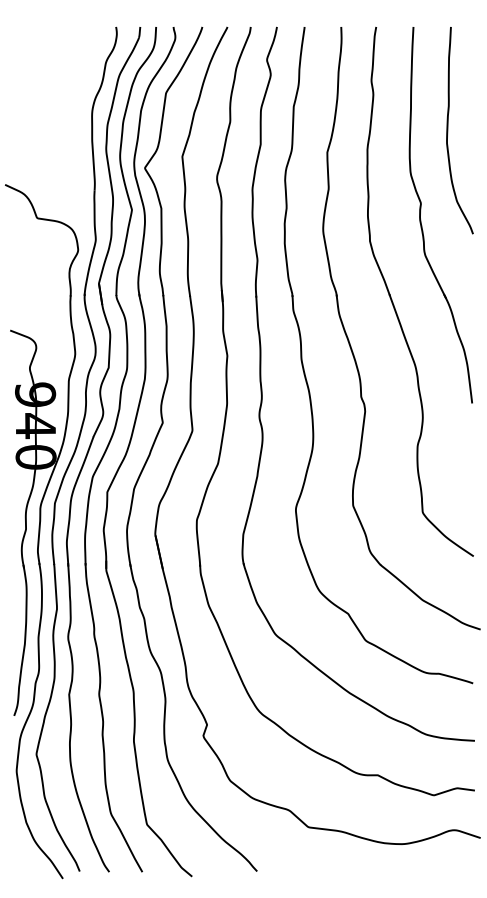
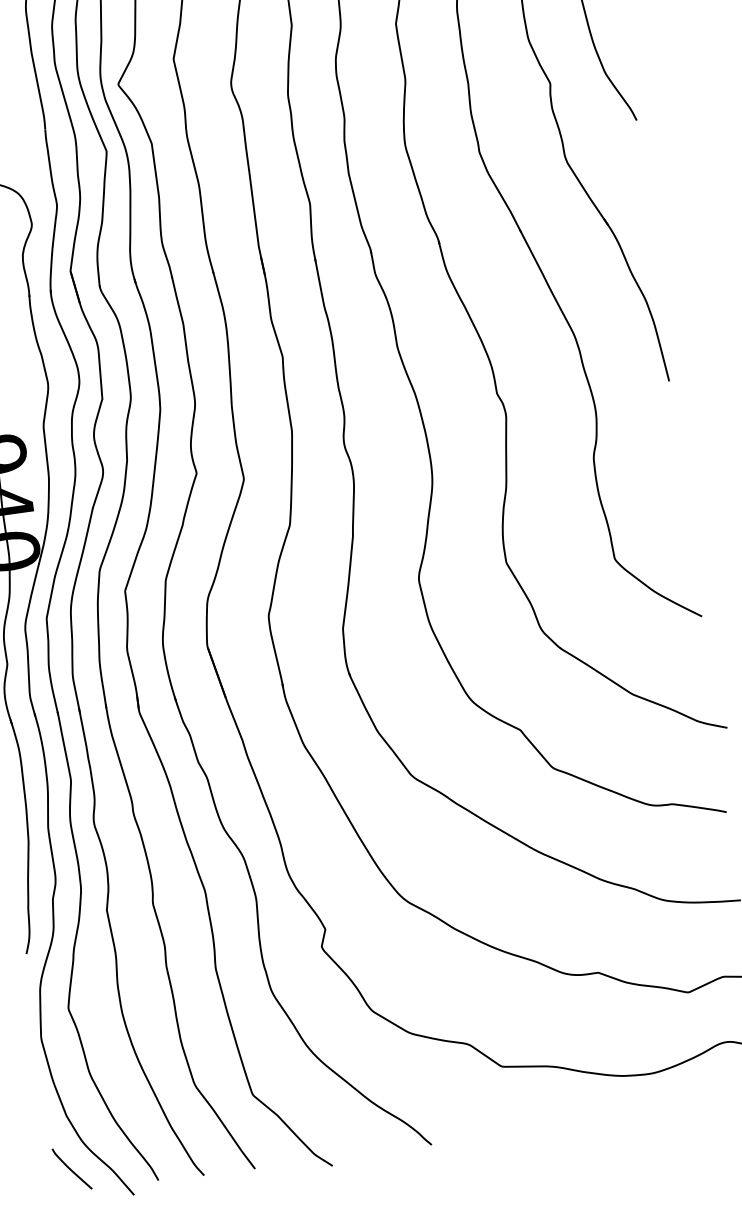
curve: (25, 856) -> (71, 1168), added

